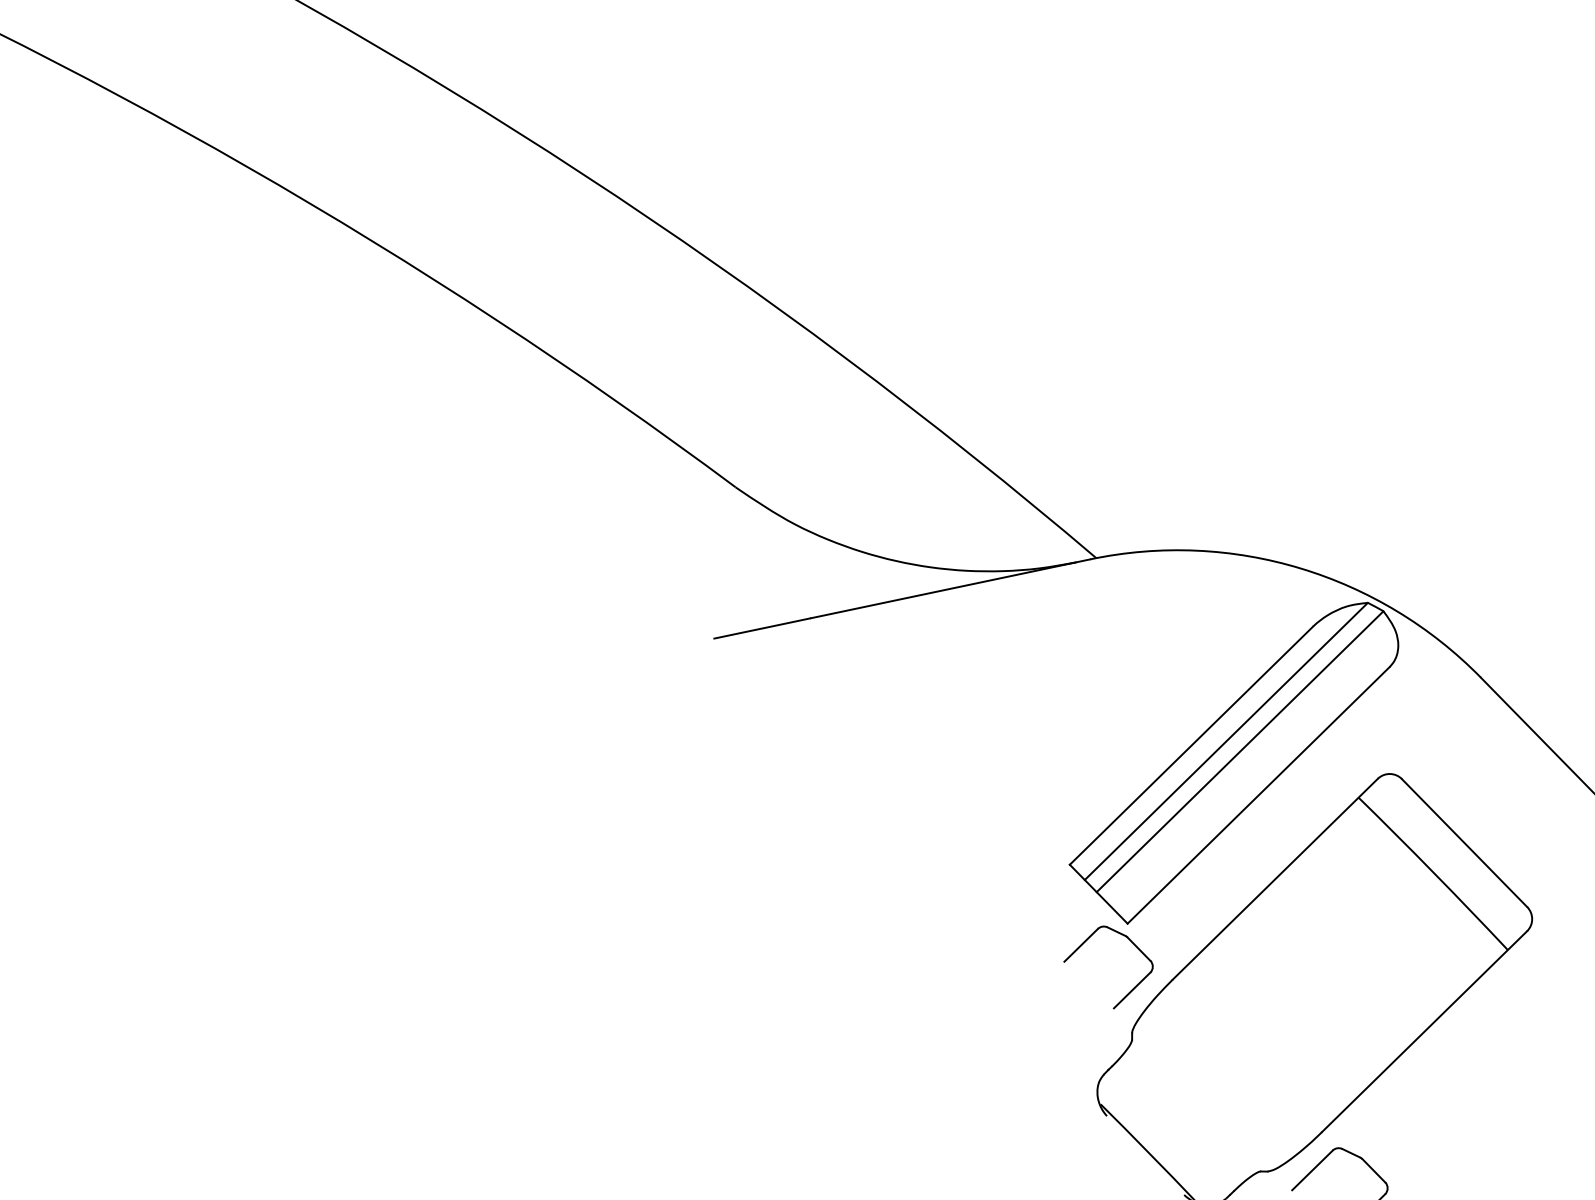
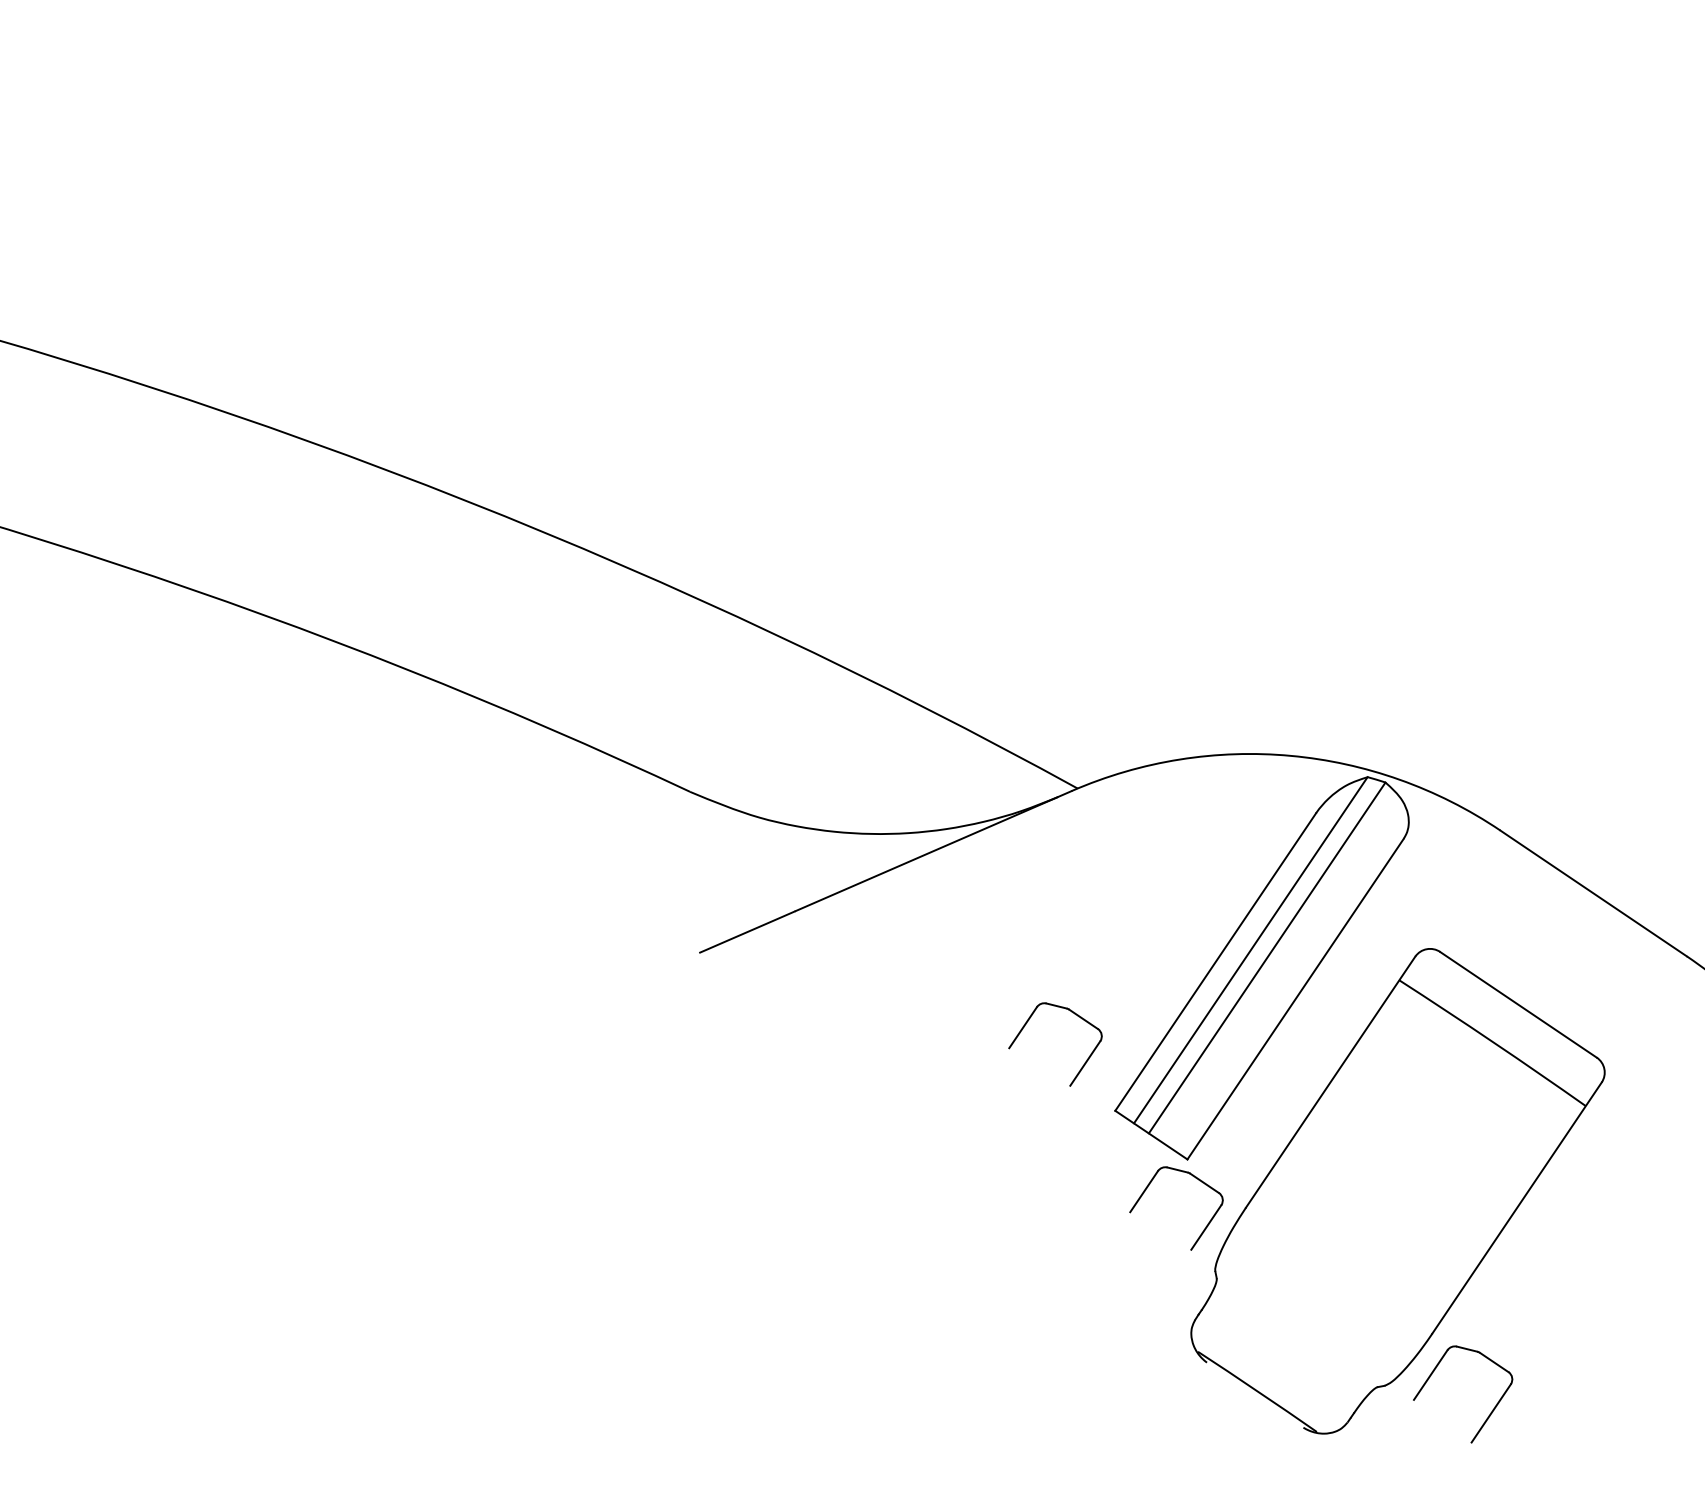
part: (1050, 813) -> (1084, 1062), added

